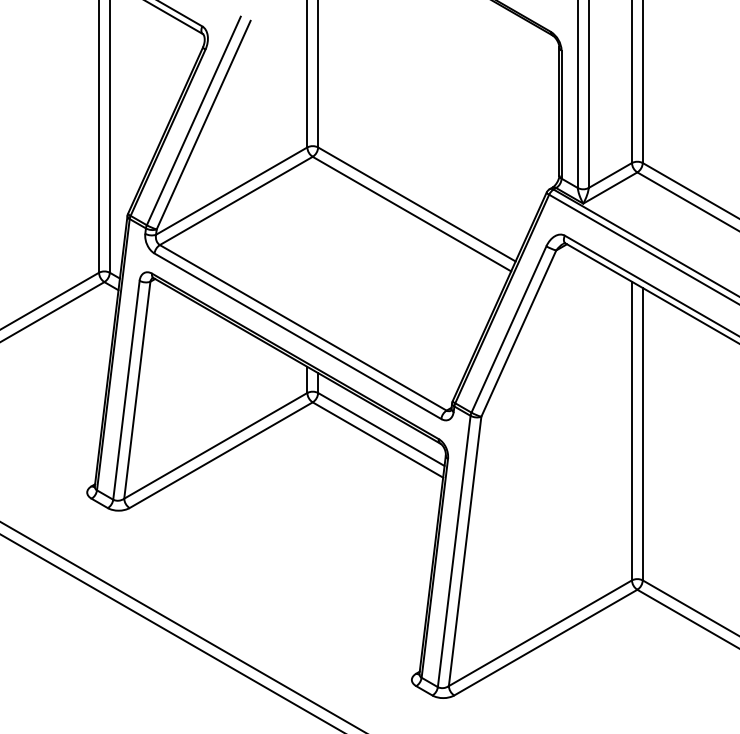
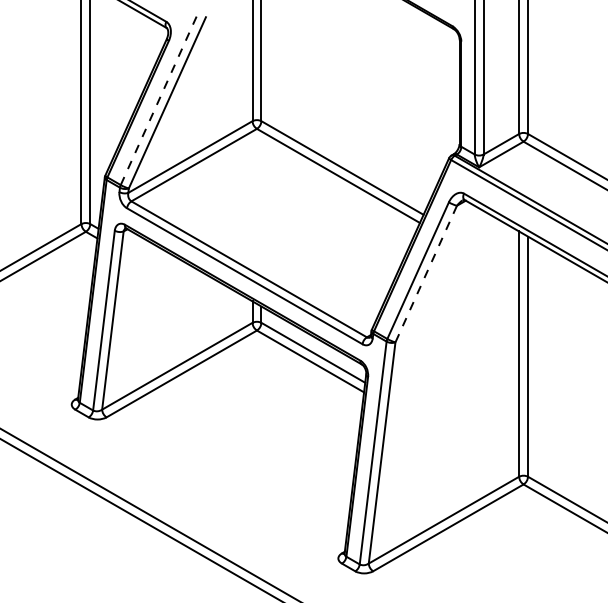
line: (194, 121) -> (159, 99), solid -> dashed
line: (519, 334) -> (426, 274), solid -> dashed

